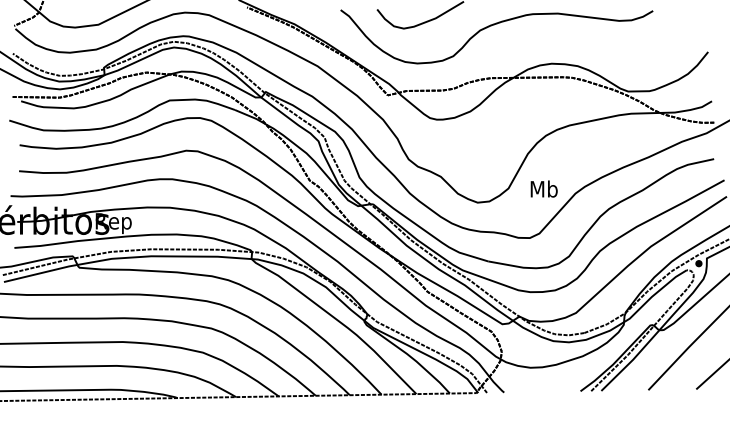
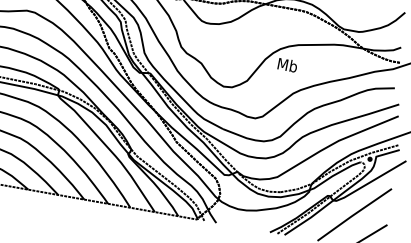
text: (543, 188) -> (287, 64), moved

